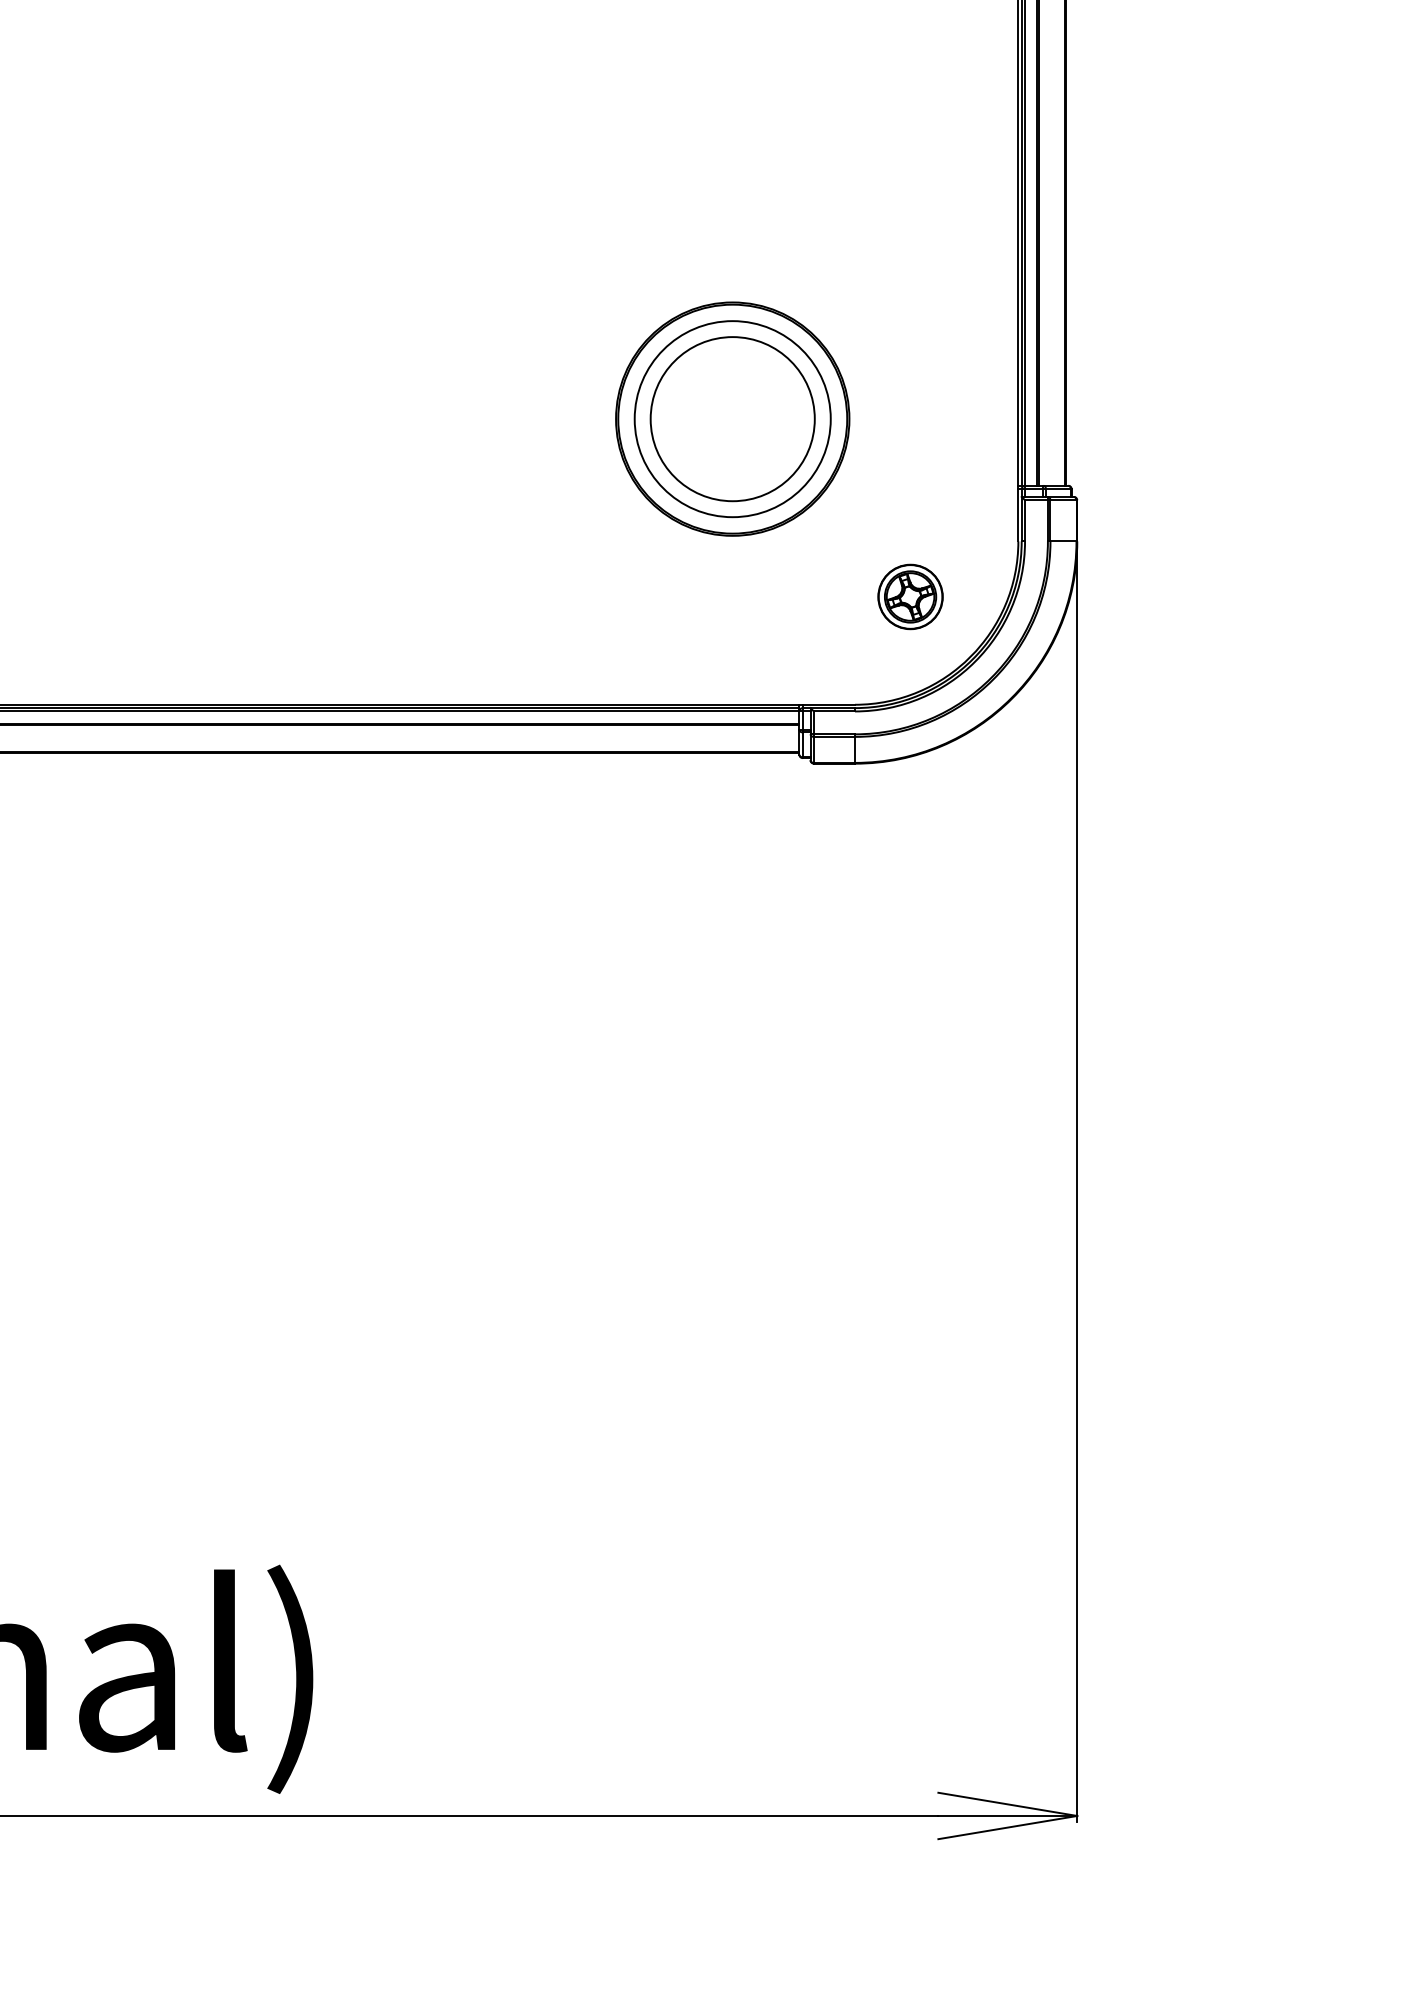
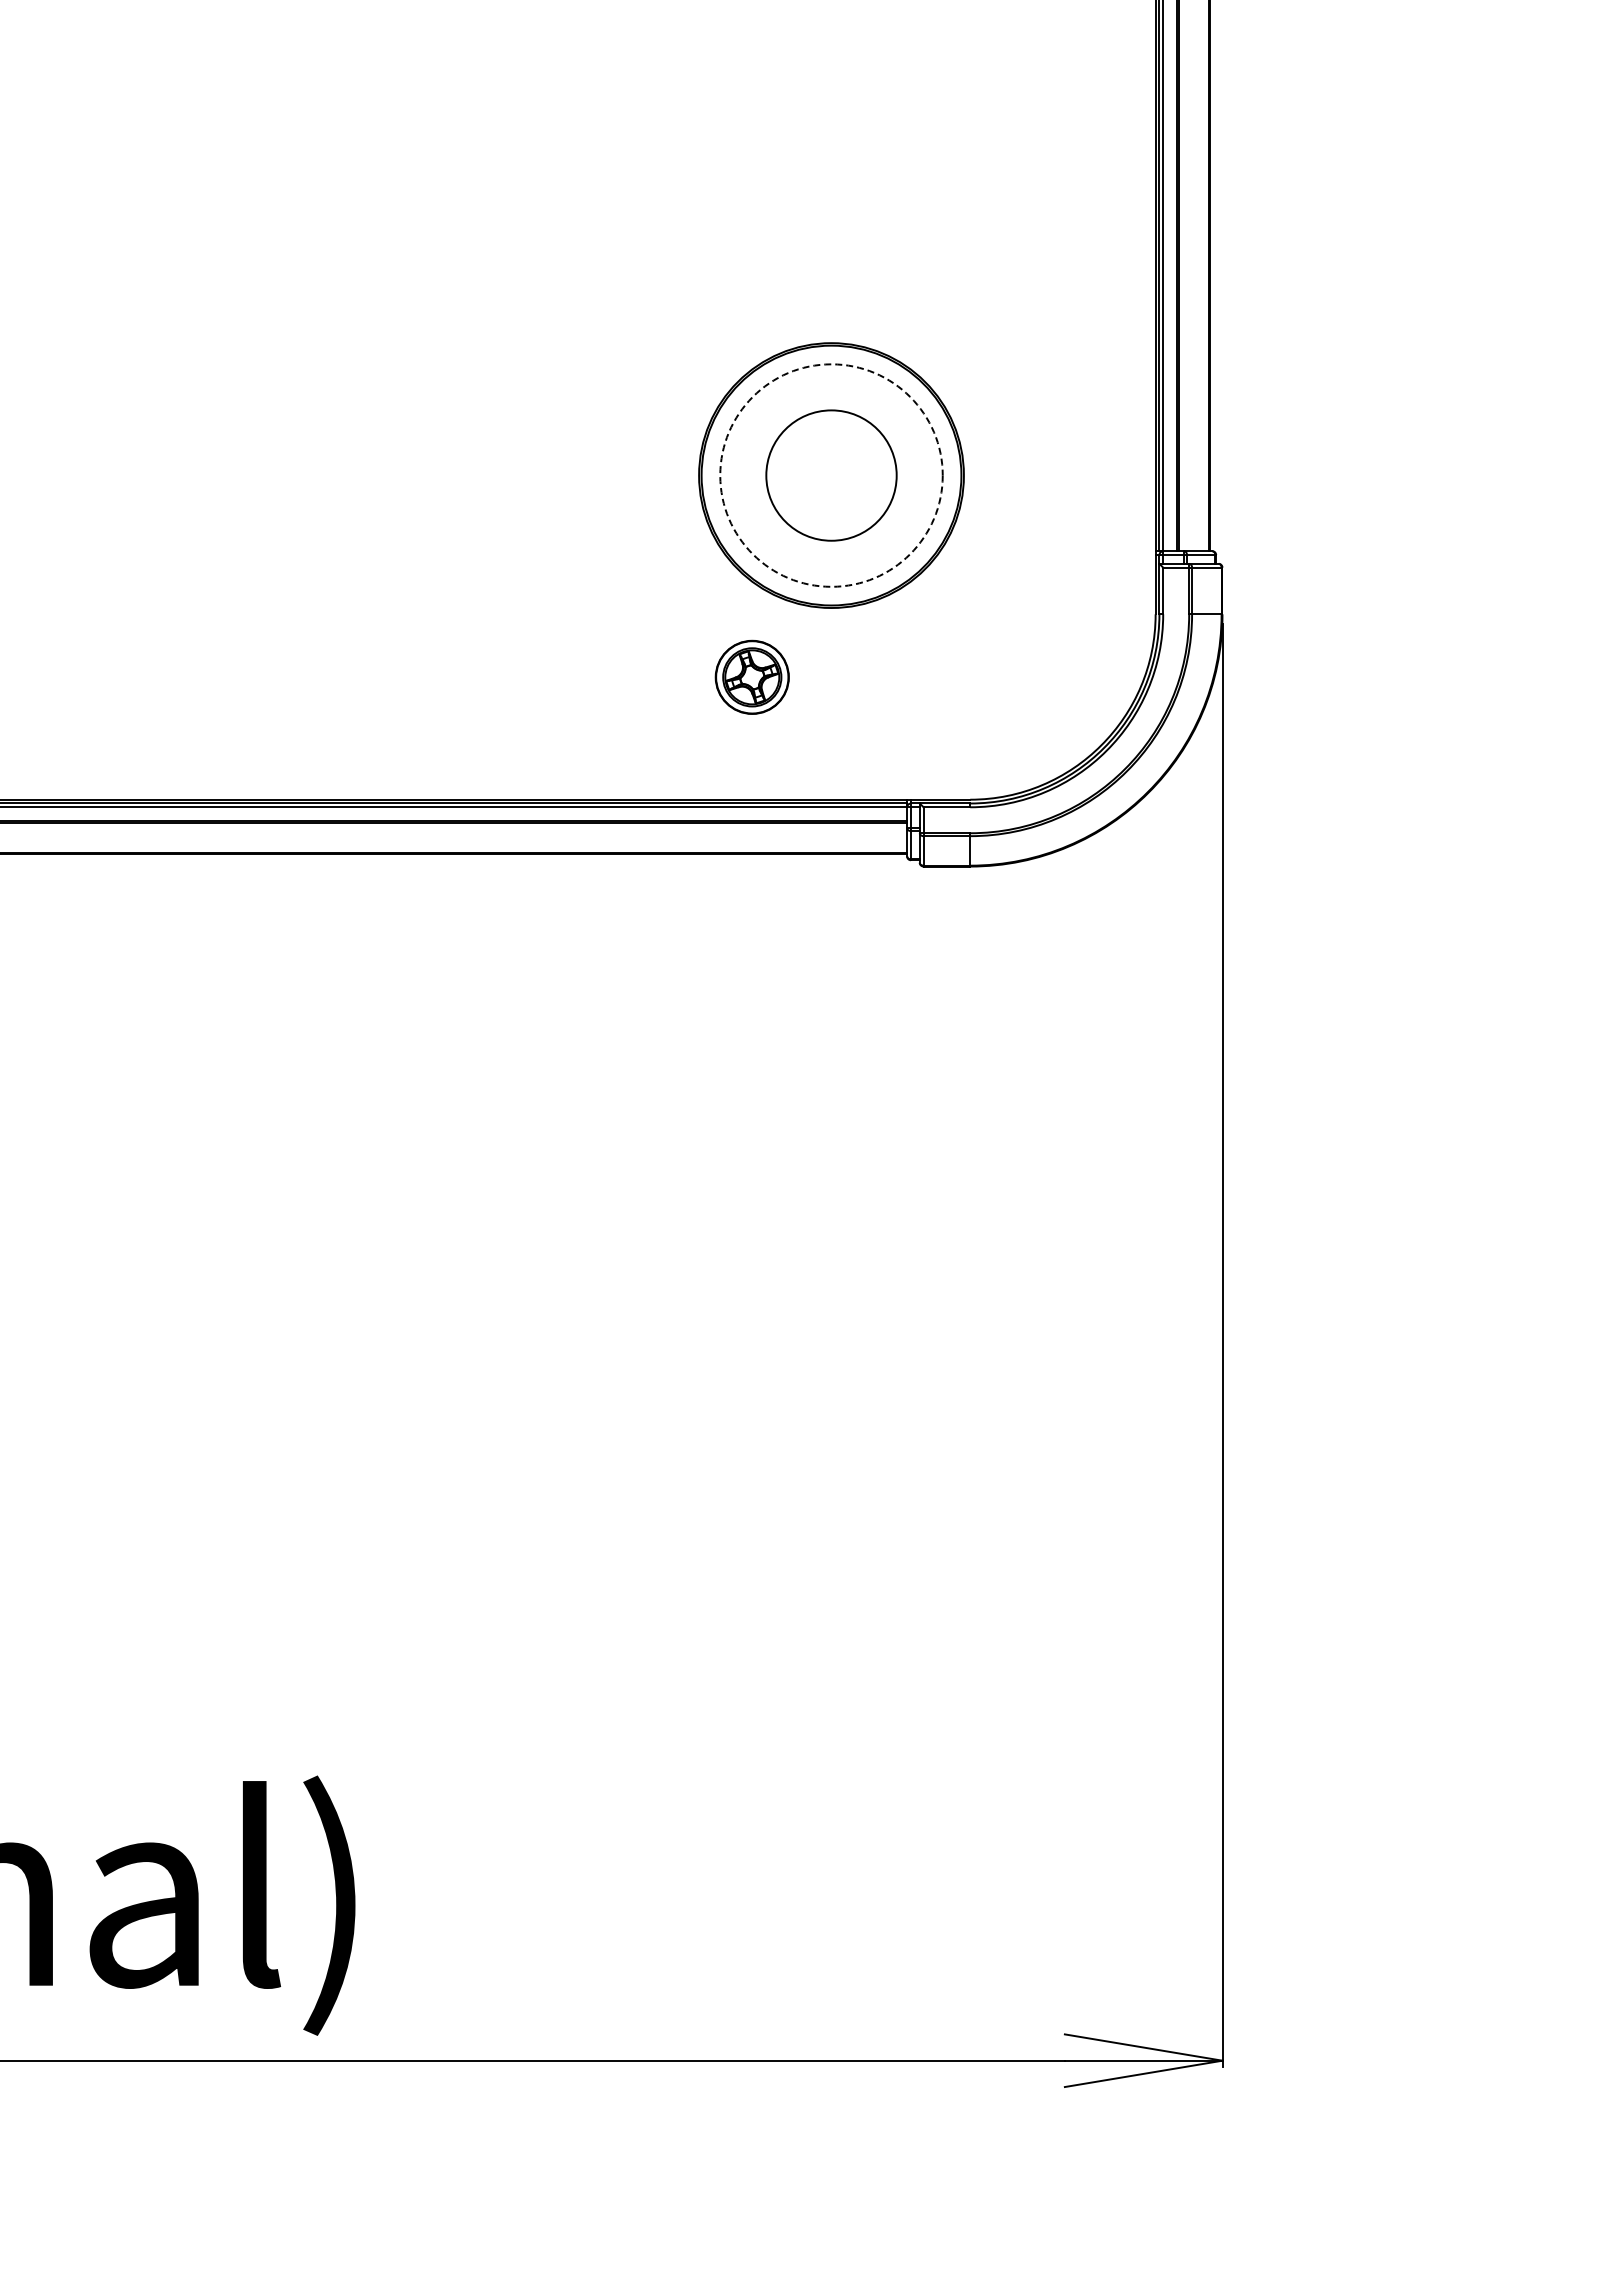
circle: (732, 419) -> (831, 475), size x0.7
circle: (732, 419) -> (831, 475), solid -> dashed
part: (909, 596) -> (751, 676), moved

